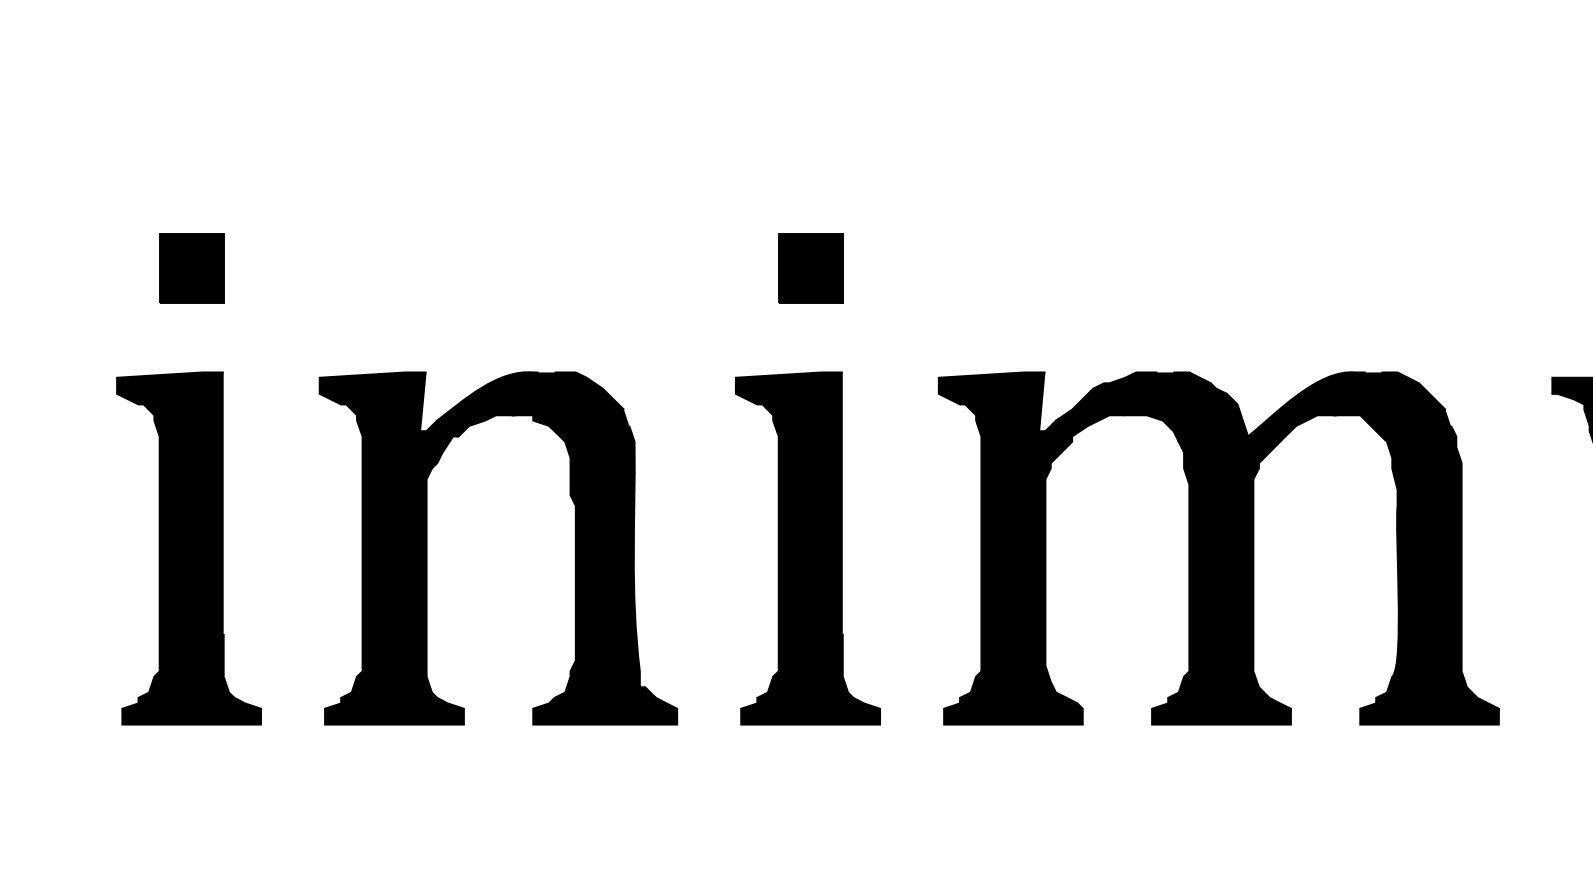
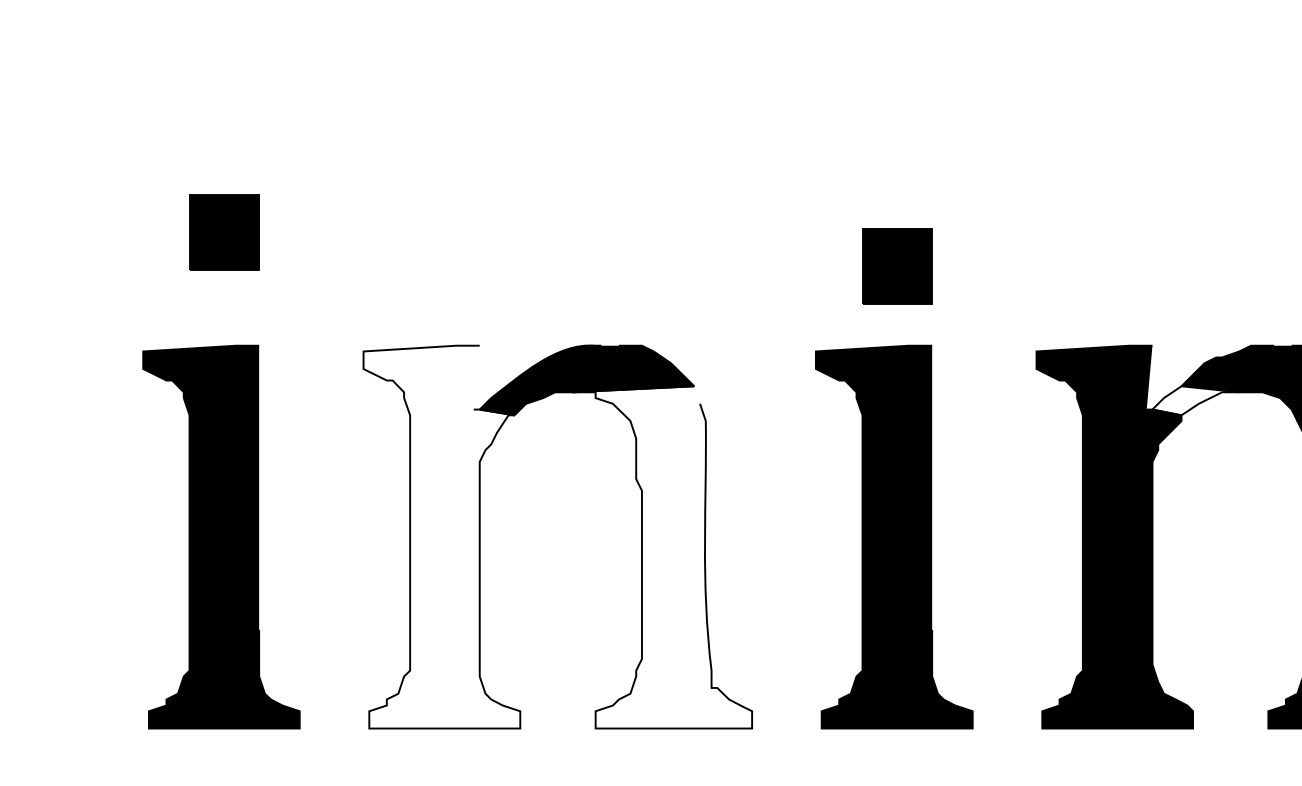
part: (810, 268) -> (897, 266), moved
fill: (1085, 422) -> (1196, 400), removed
fill: (391, 548) -> (441, 537), removed
fill: (594, 566) -> (662, 556), removed

